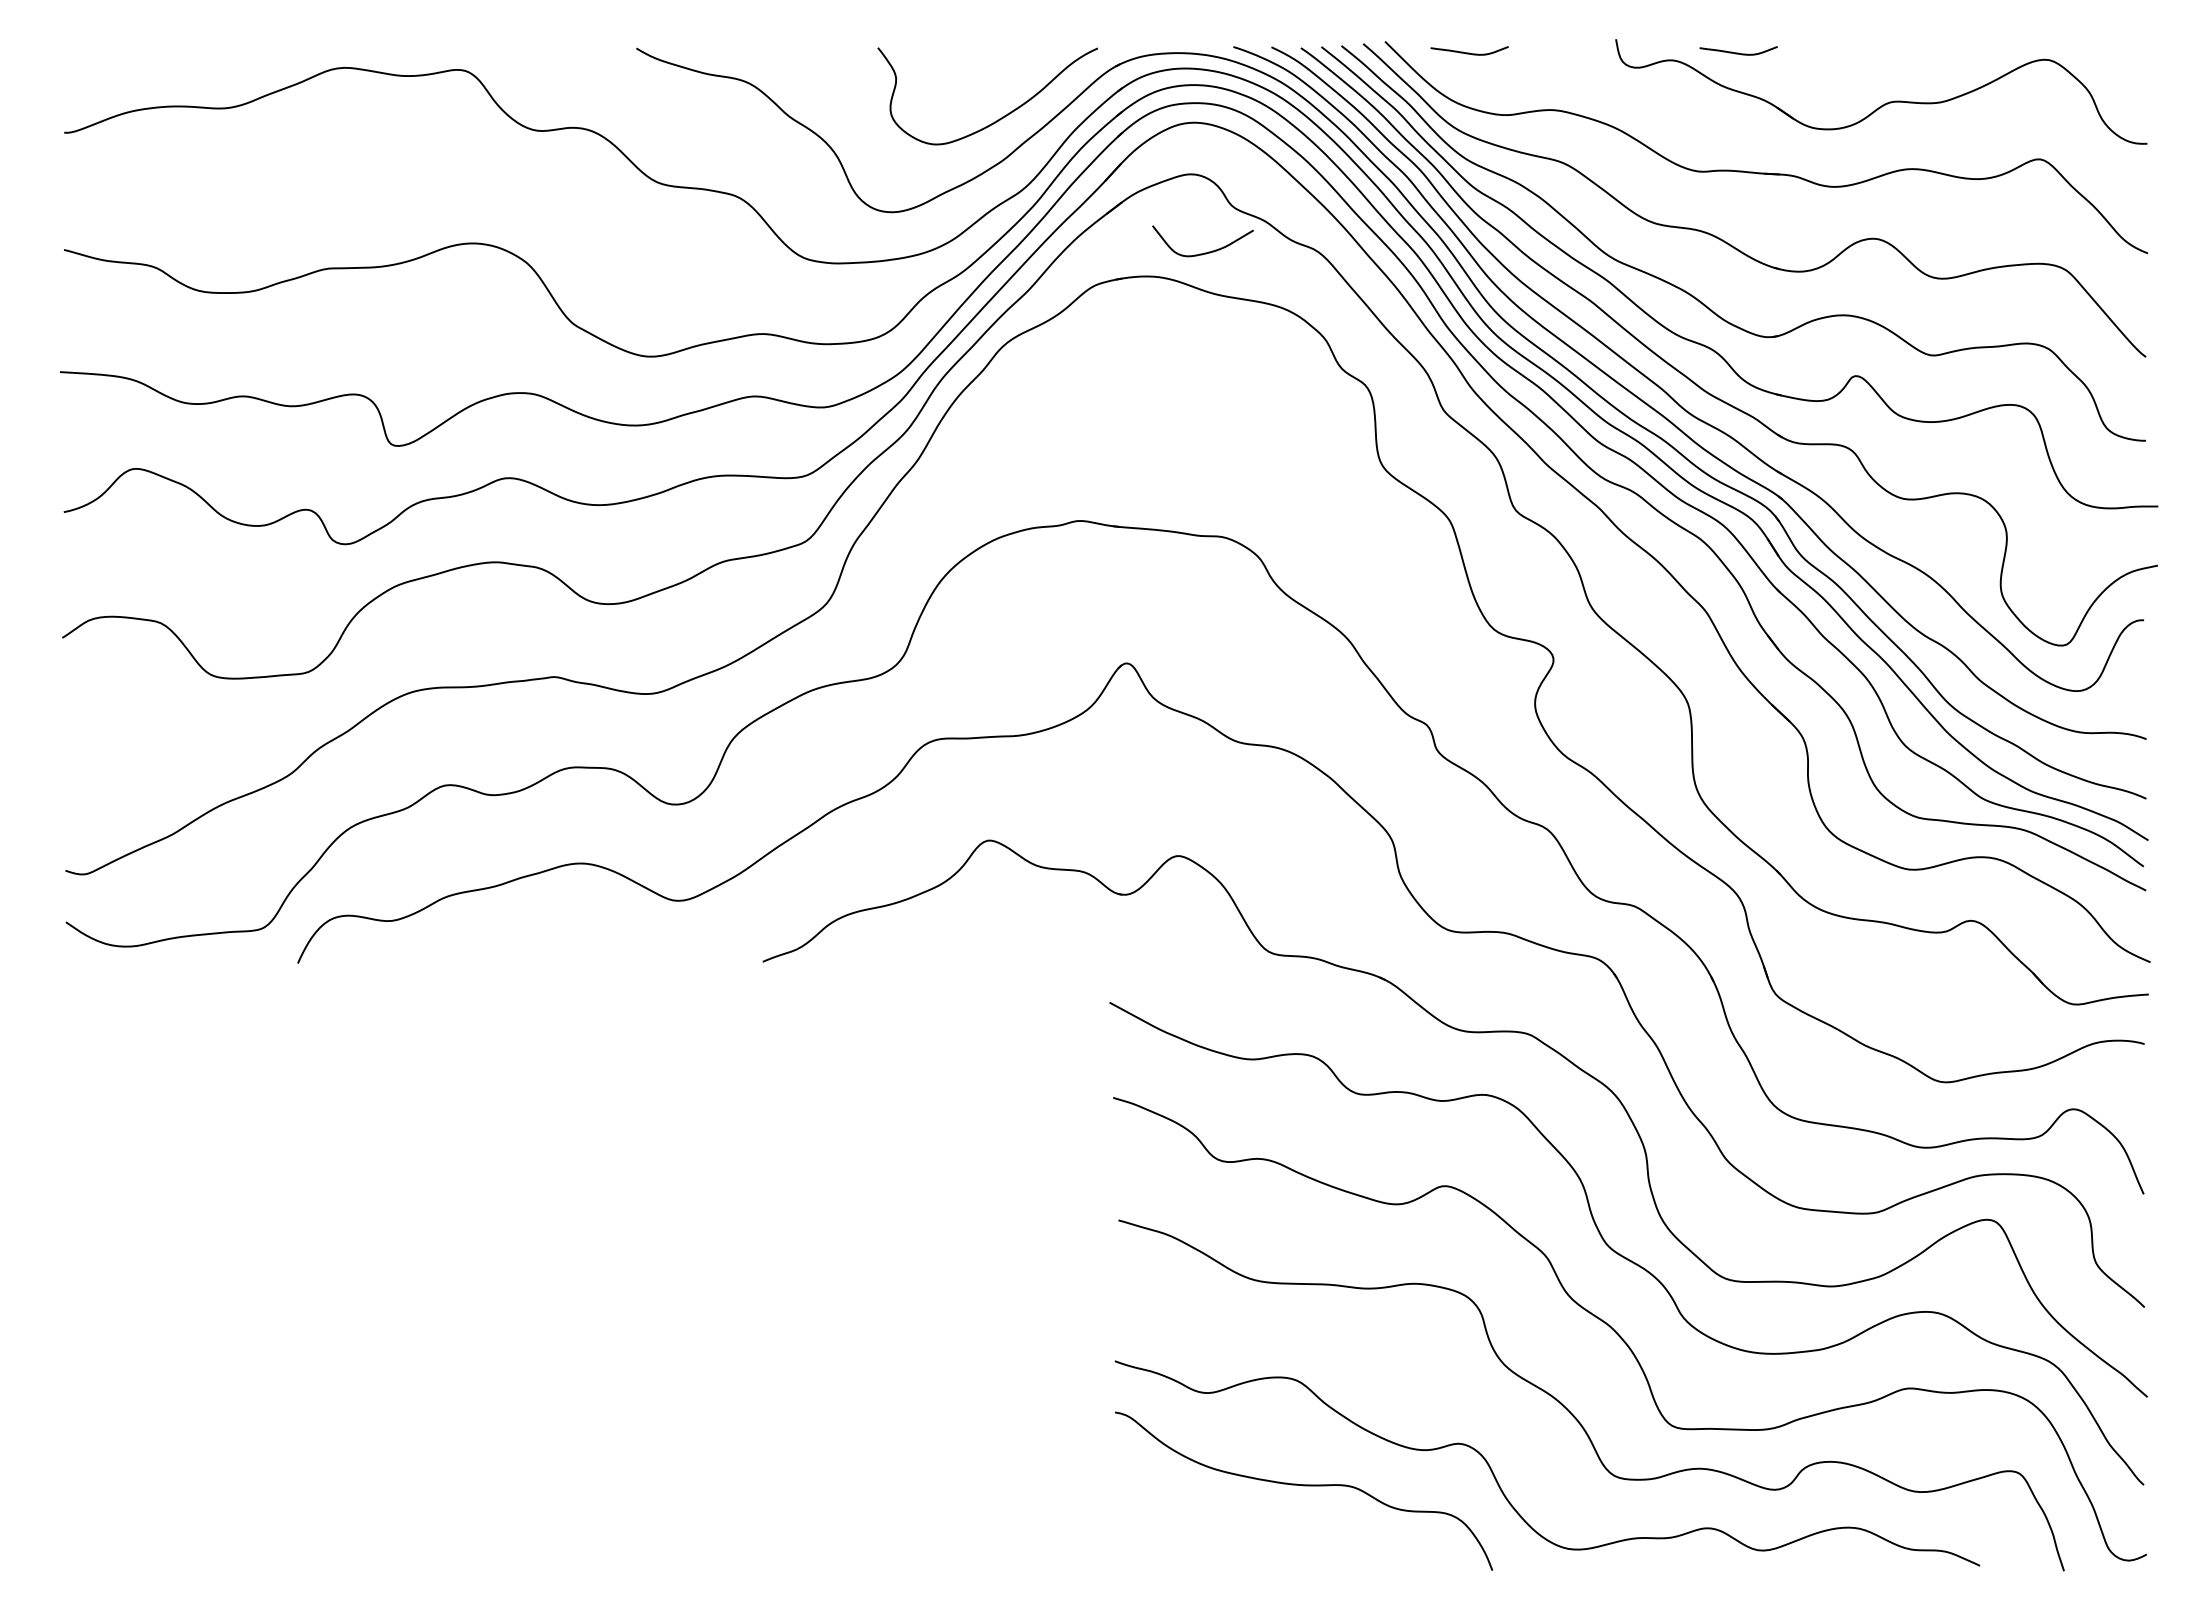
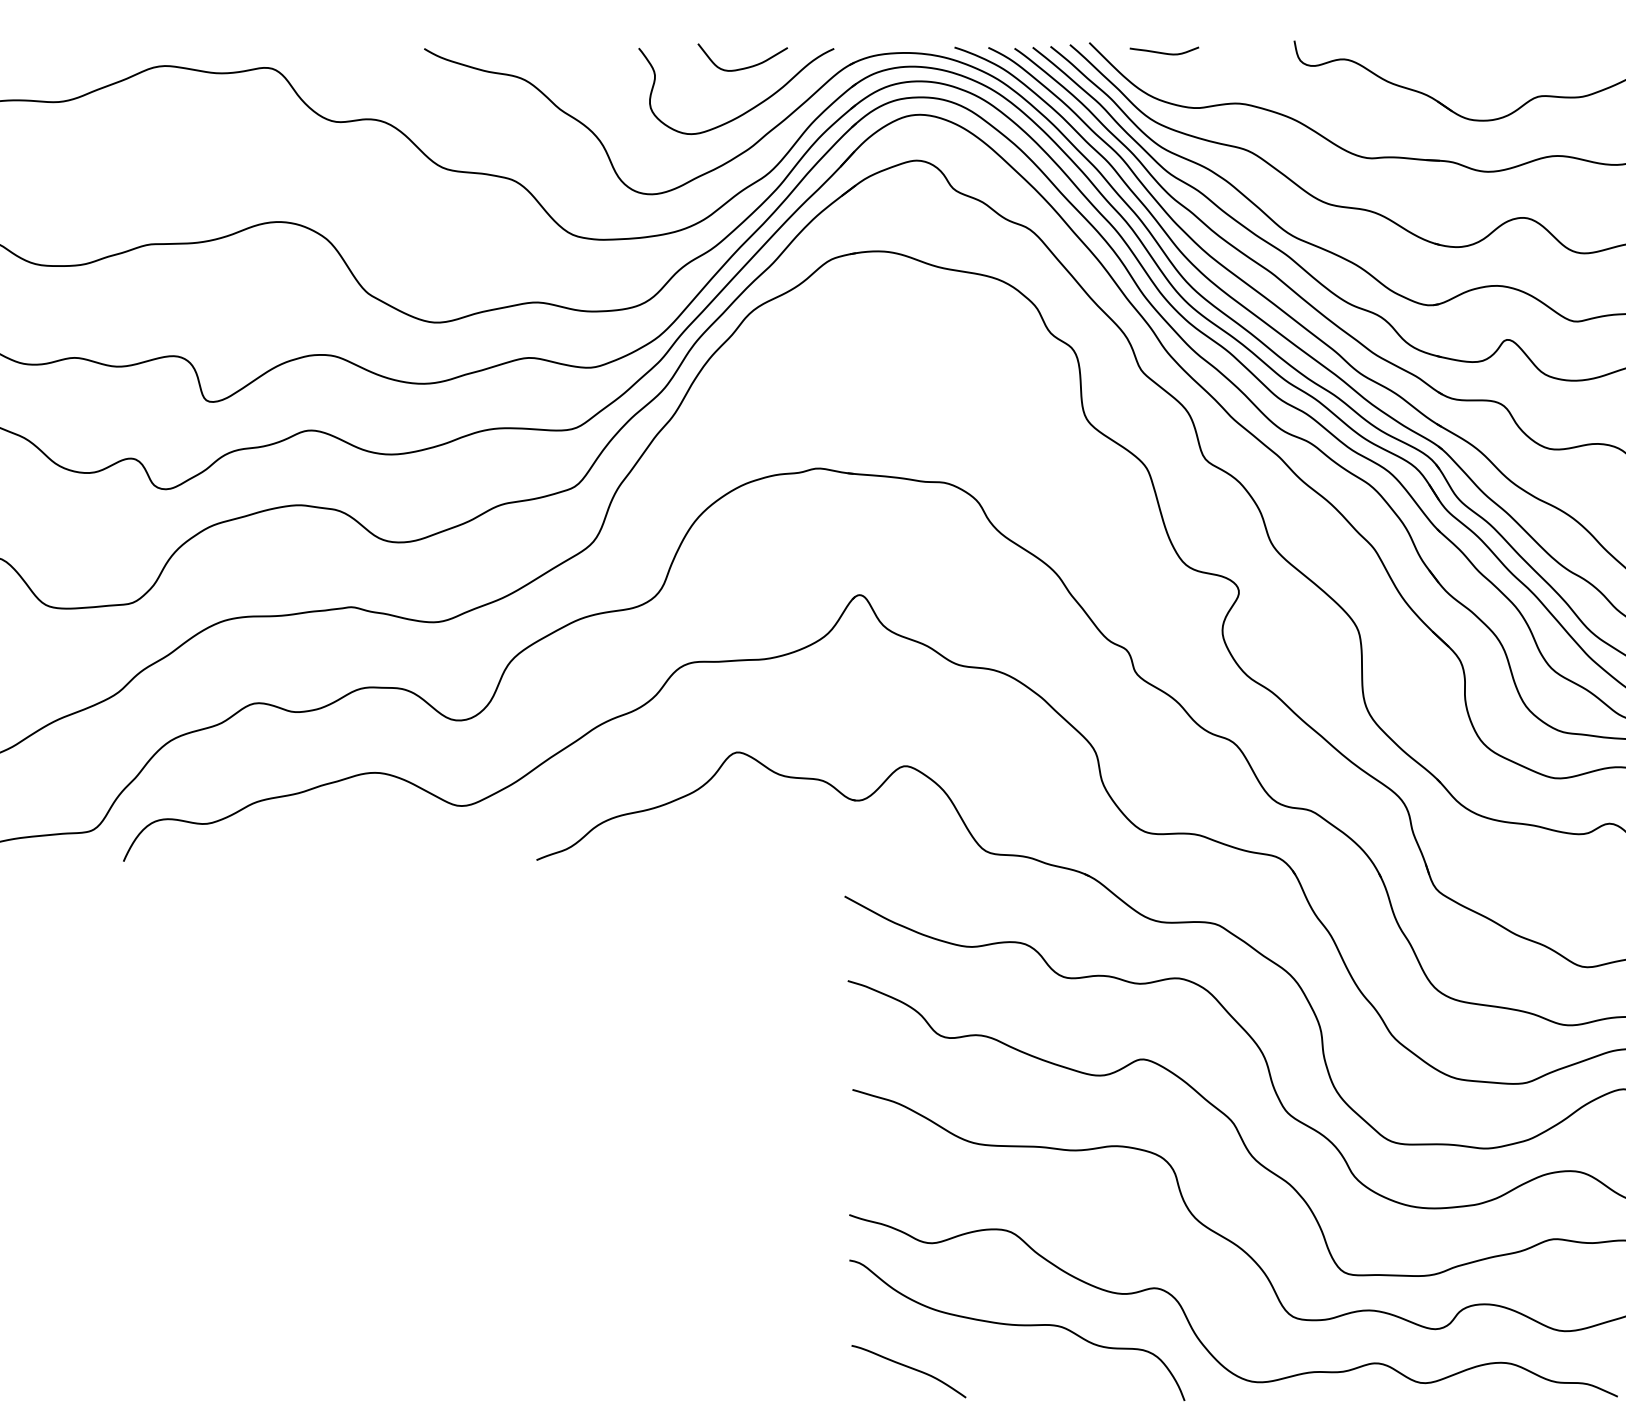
curve: (1738, 52) -> (1403, 52), removed
curve: (1204, 252) -> (744, 67), moved
curve: (1183, 1534) -> (910, 1368), added

